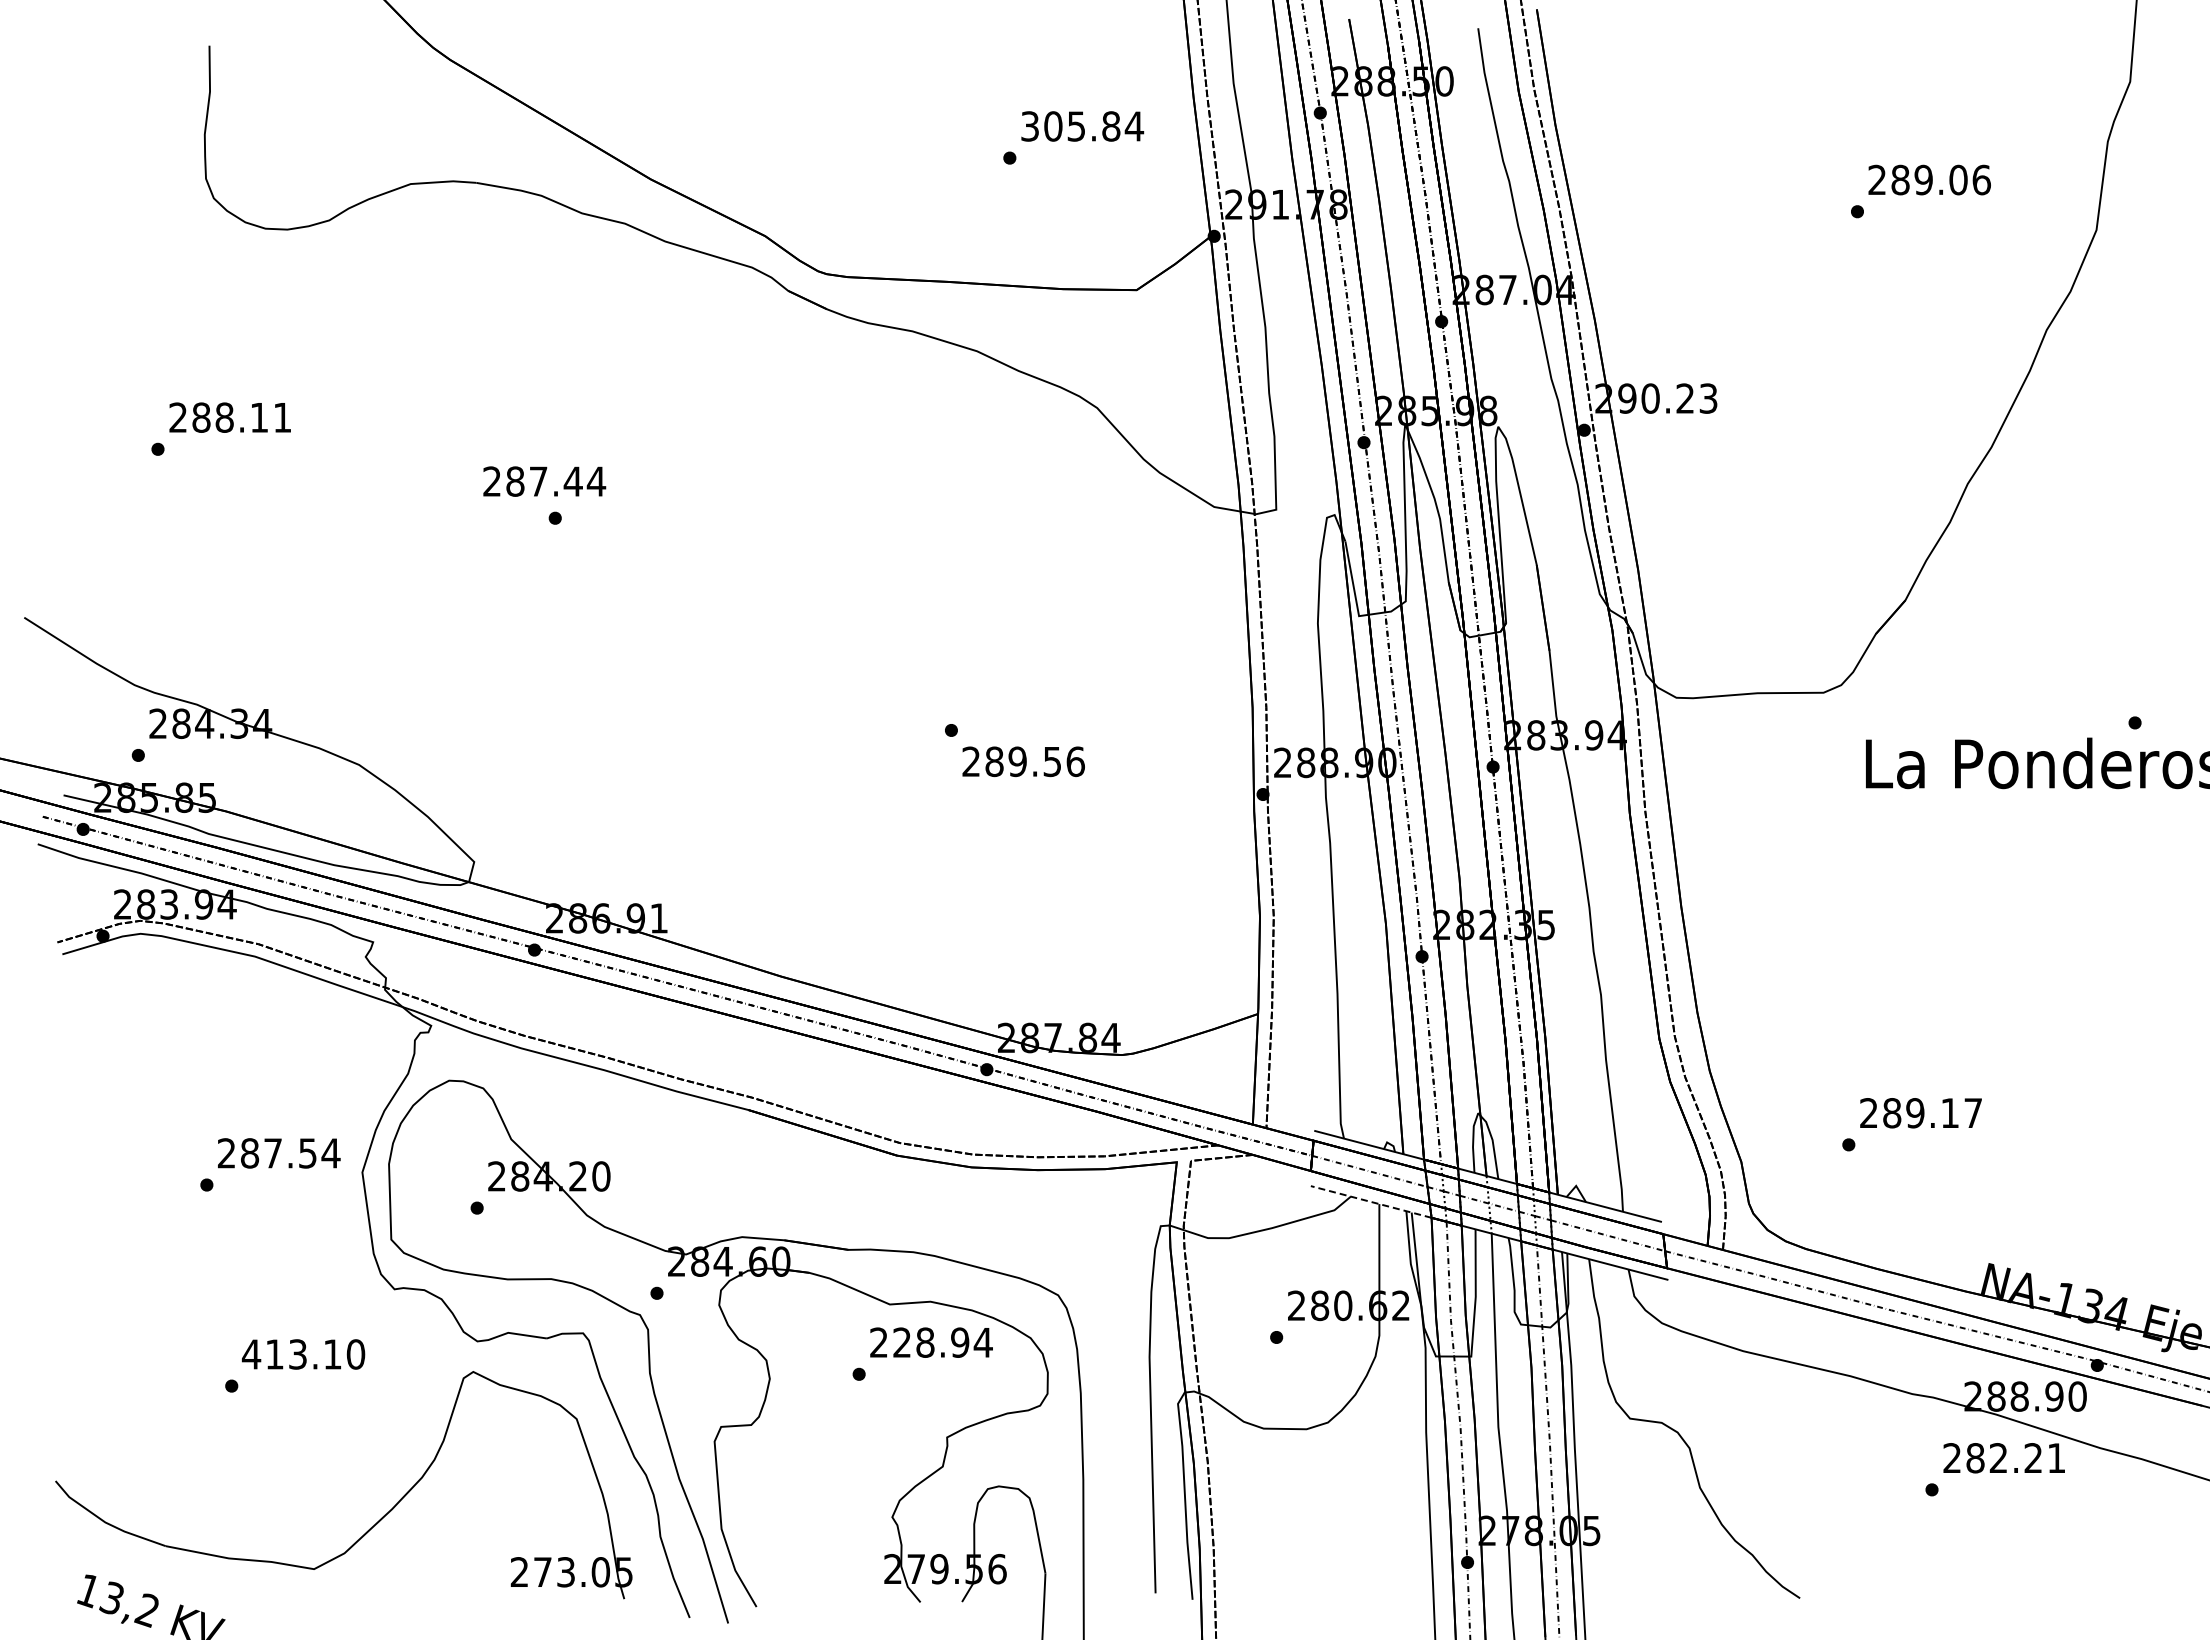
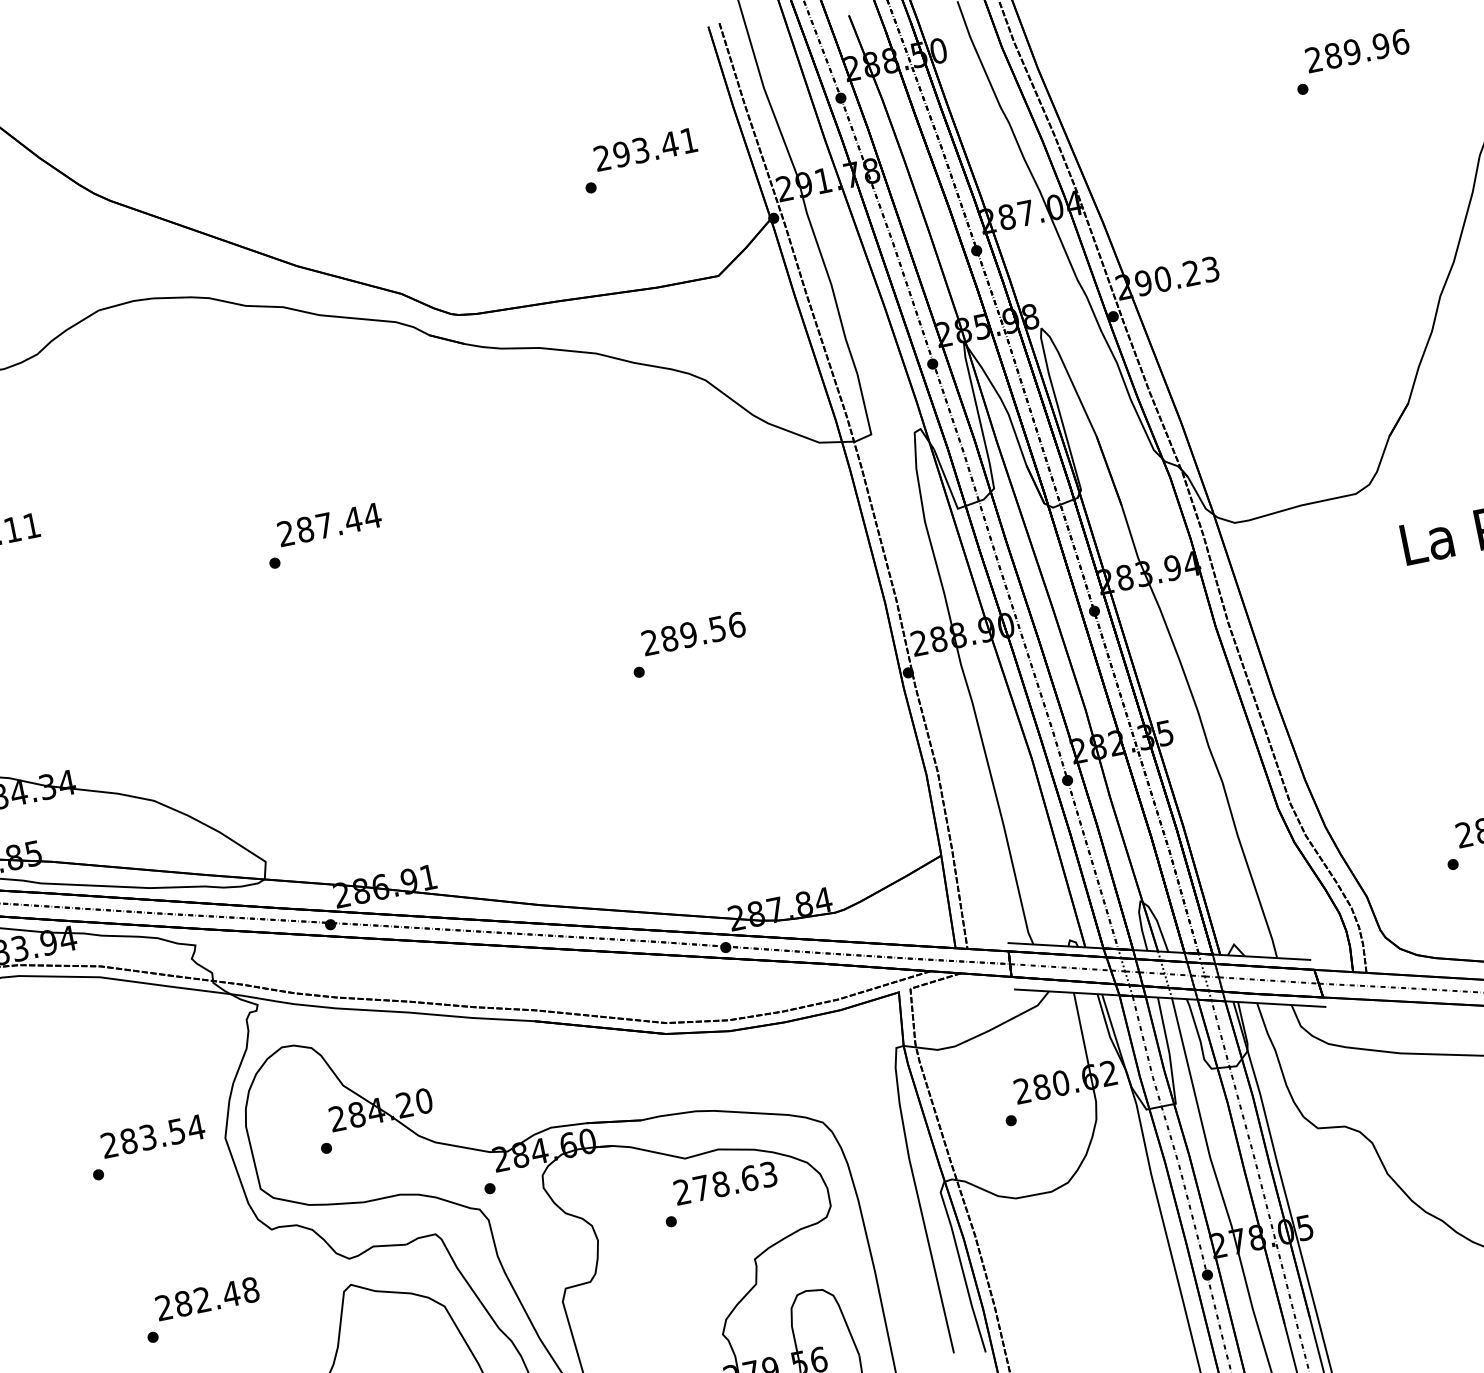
text: (1082, 126) -> (645, 149), 305.84 -> 293.41
text: (1958, 180) -> (1381, 46), 289.06 -> 289.96
text: (544, 481) -> (329, 524), moved
text: (1023, 761) -> (693, 633), moved
text: (272, 1153) -> (147, 1137), 287.54 -> 283.54
line: (1371, 1202) -> (1067, 992), dashed -> solid
text: (942, 1342) -> (735, 1181), 228.94 -> 278.63
text: (303, 1354) -> (207, 1299), 413.10 -> 282.48

